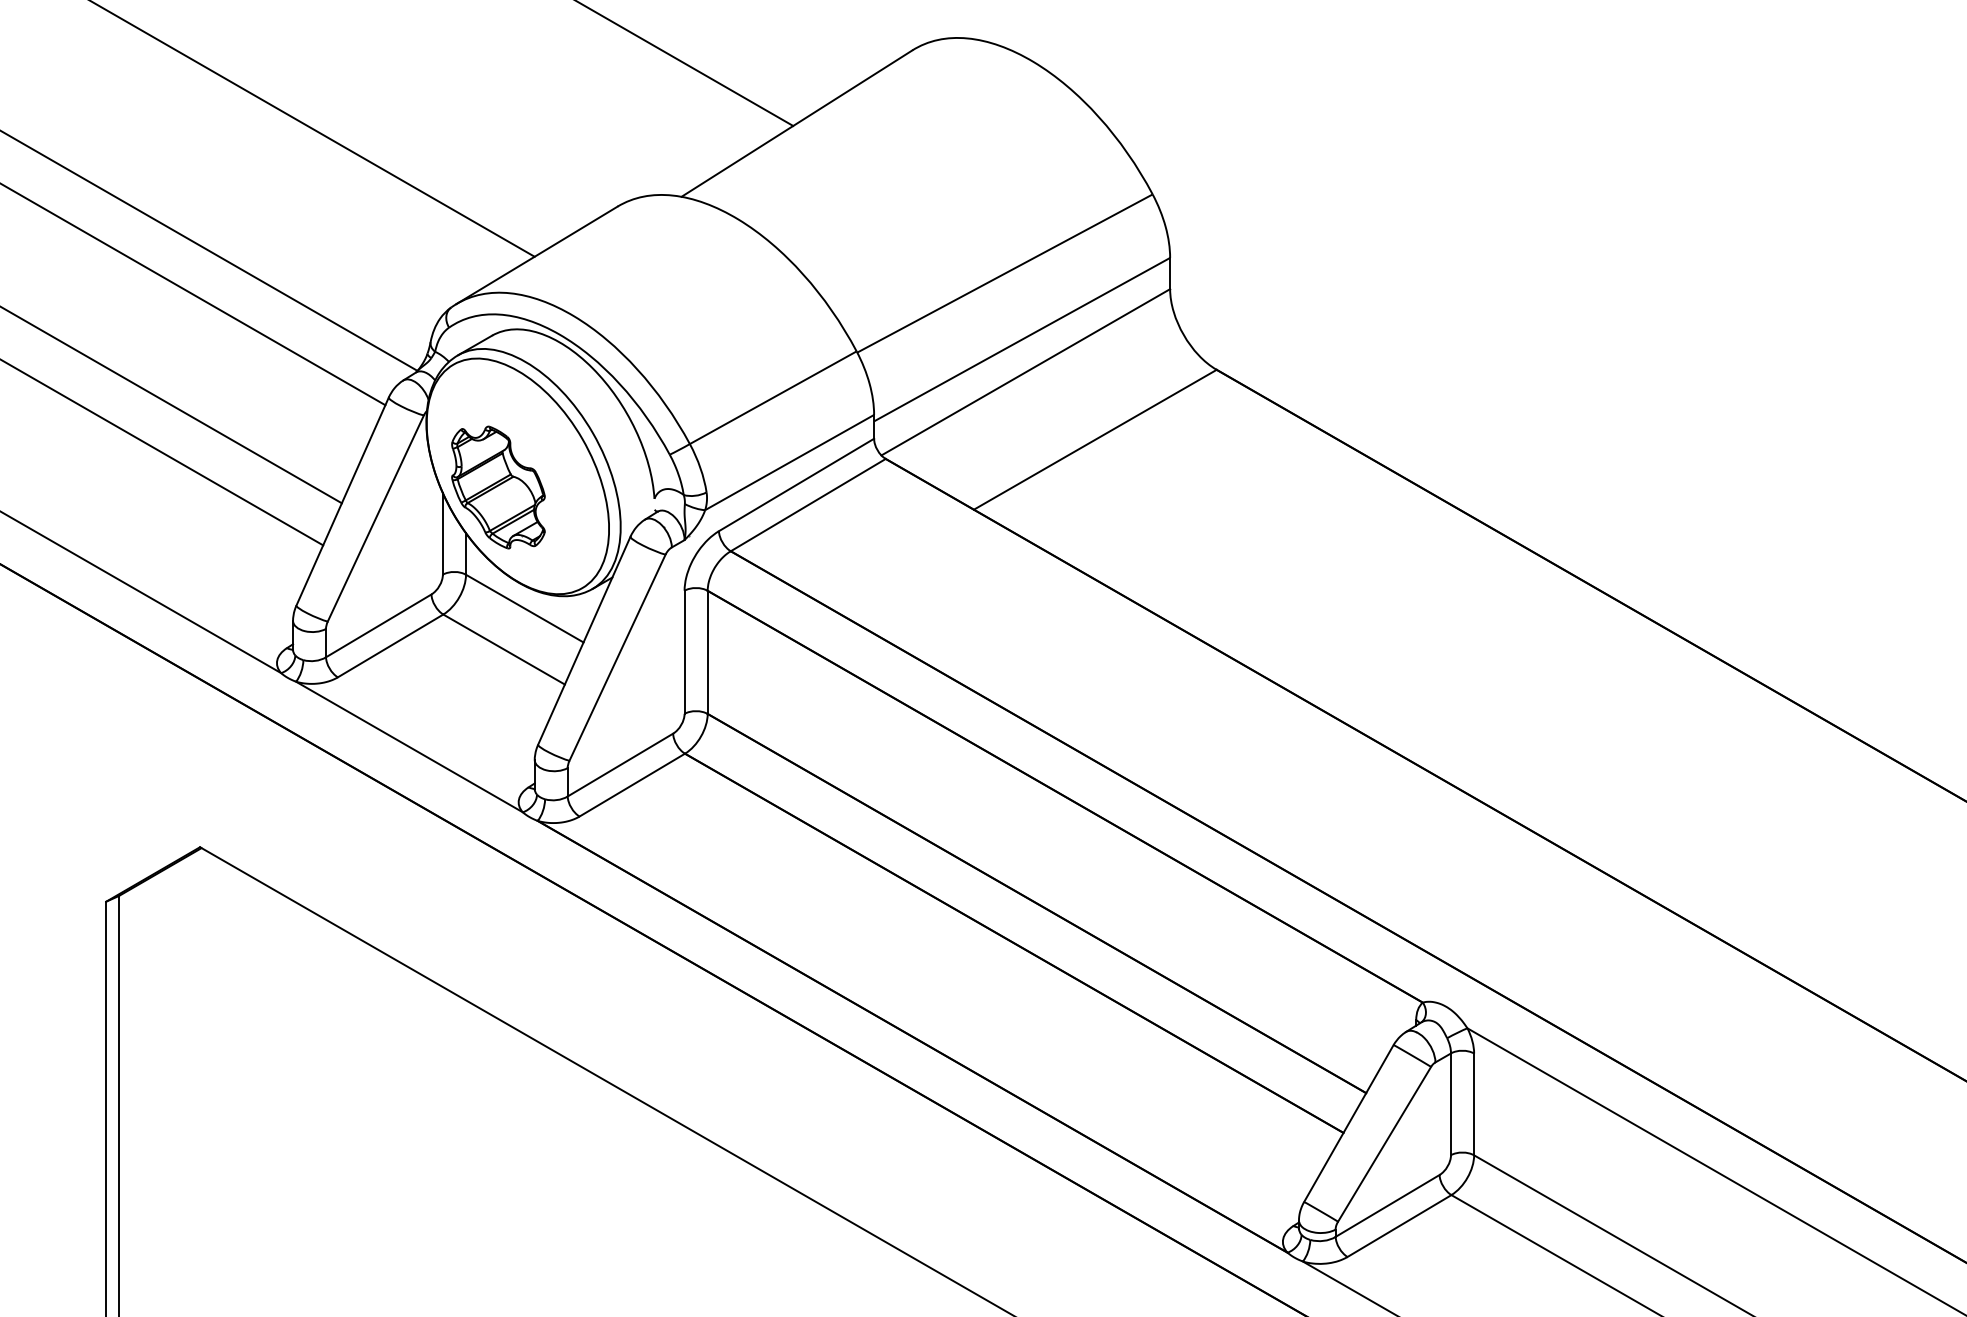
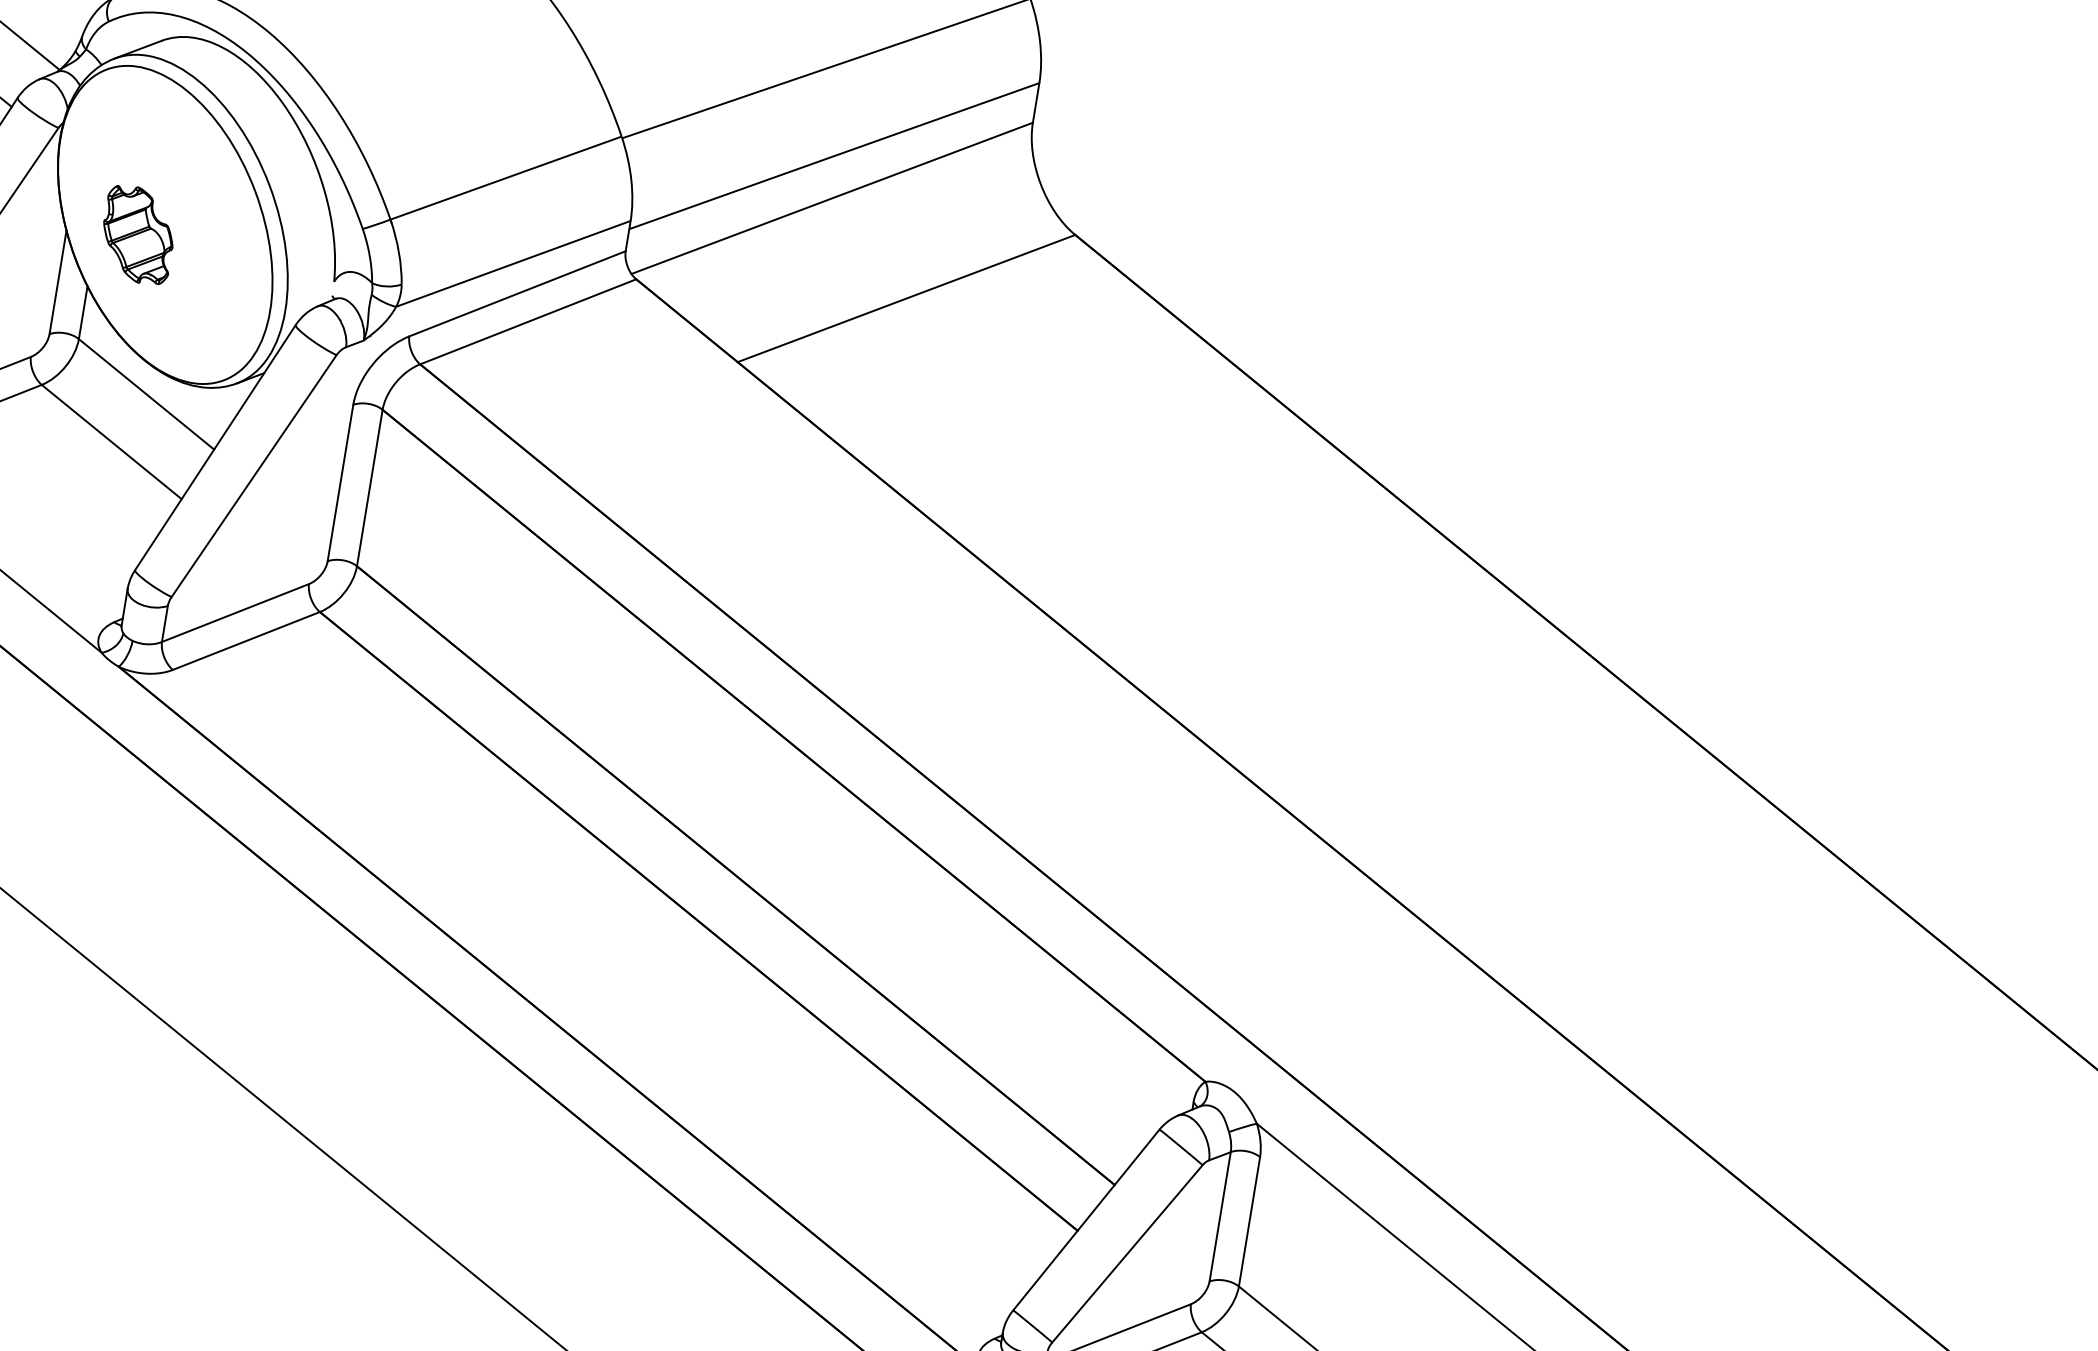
part: (498, 487) -> (138, 235), size x0.6

